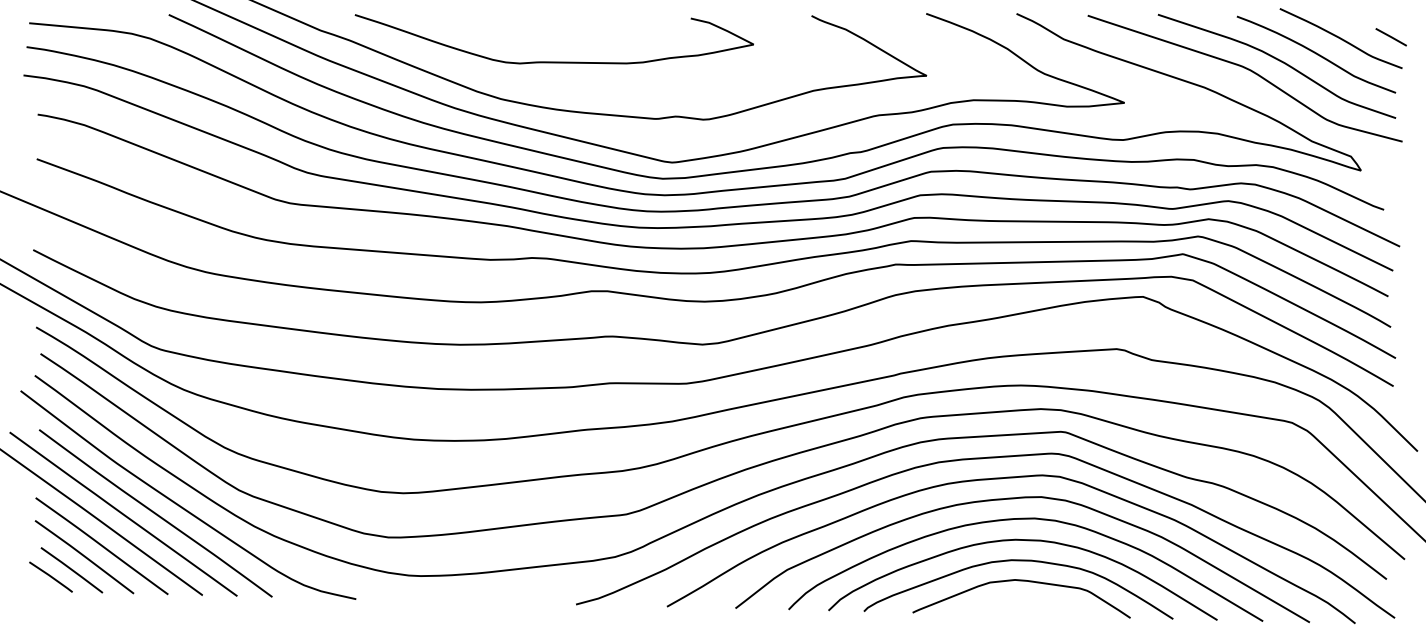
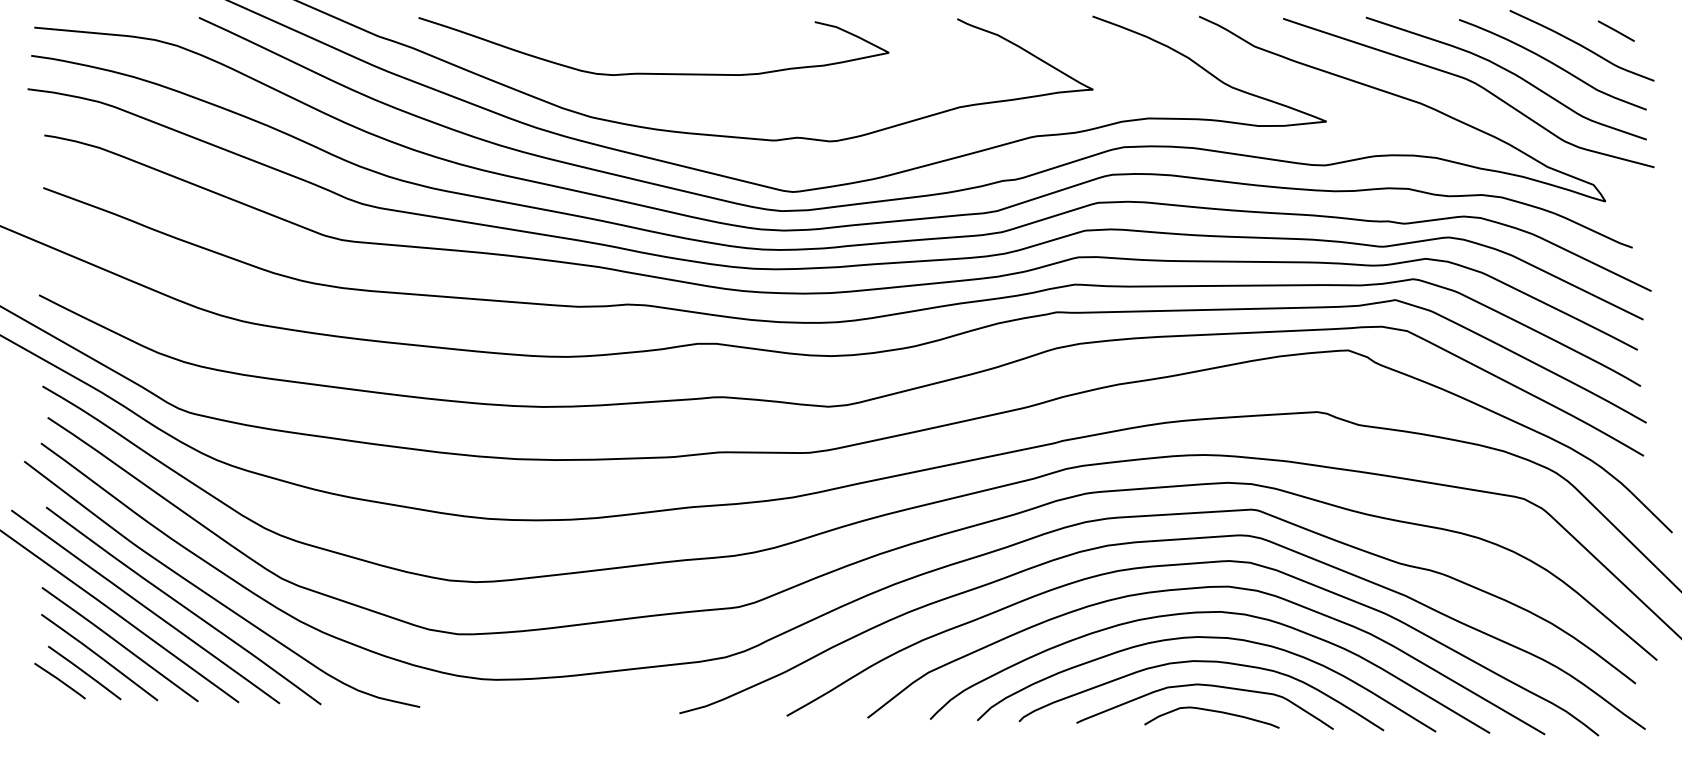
line: (1390, 37) -> (1615, 31), moved
curve: (1027, 603) -> (1212, 712), added

